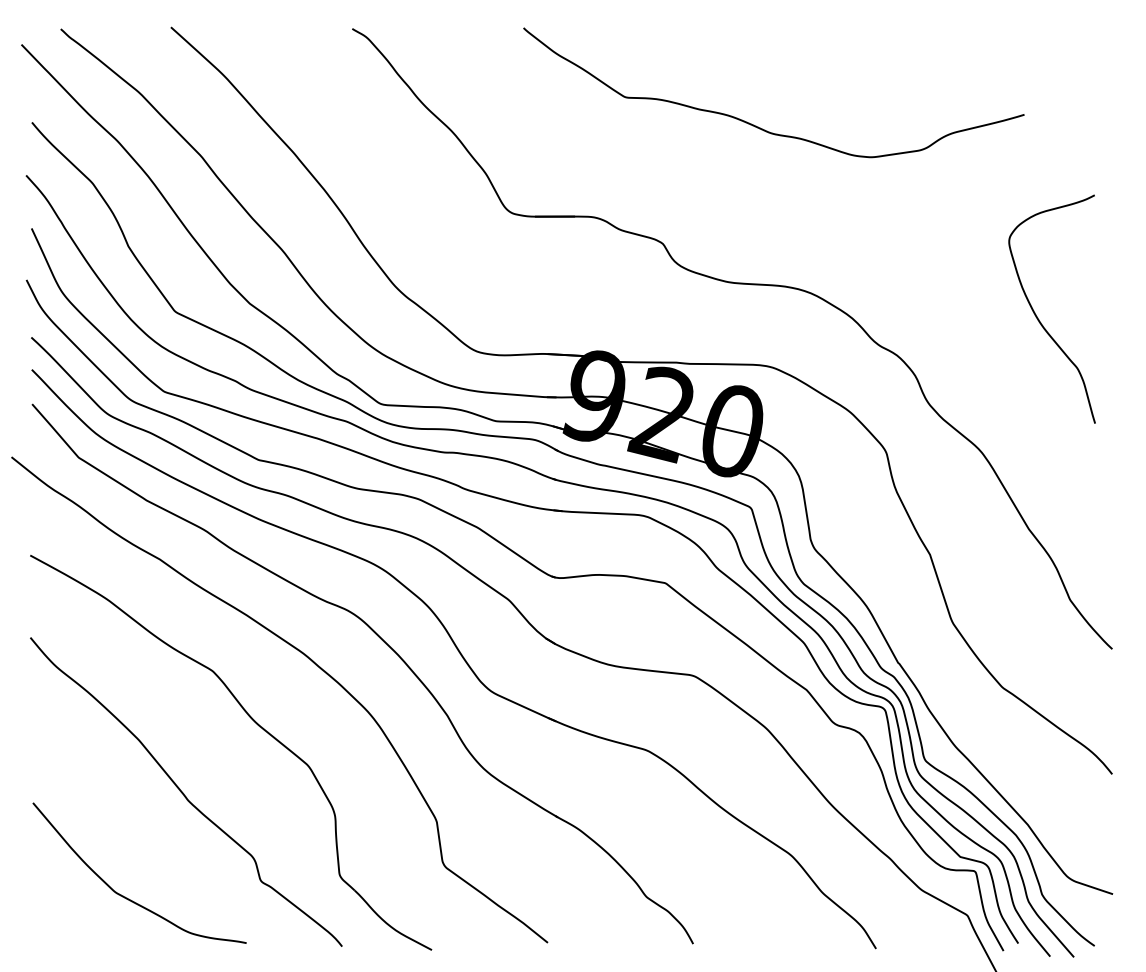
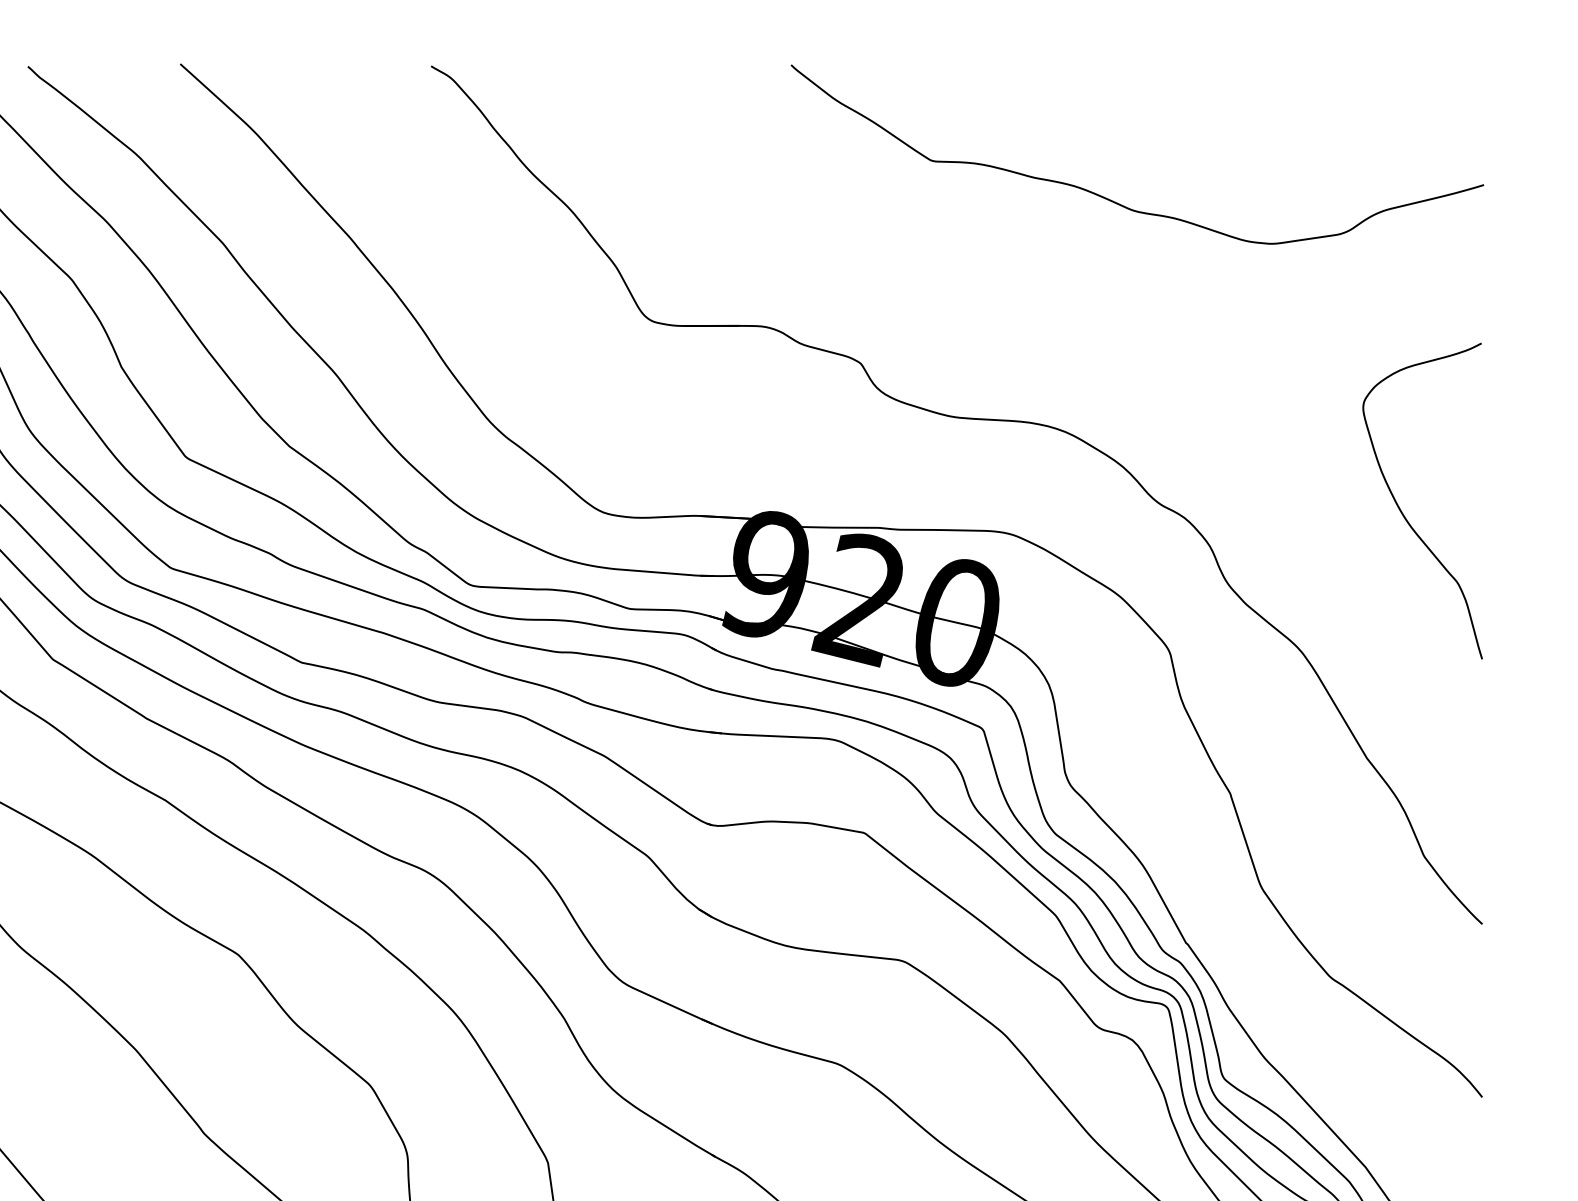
curve: (756, 125) -> (1113, 199), moved
curve: (1037, 316) -> (1402, 511), moved

